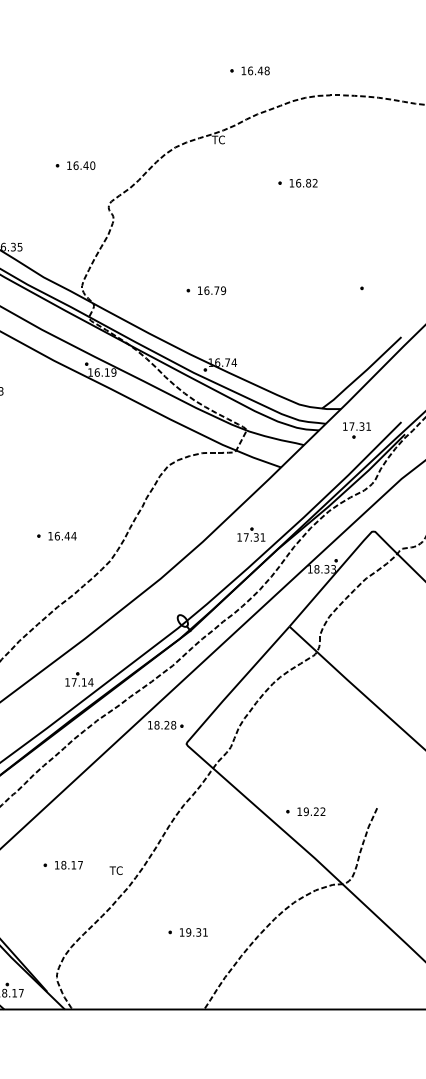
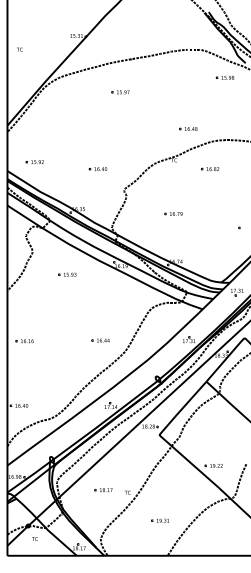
part: (73, 164) -> (97, 168), moved
part: (298, 181) -> (210, 168), moved
line: (205, 289) -> (173, 213), moved

